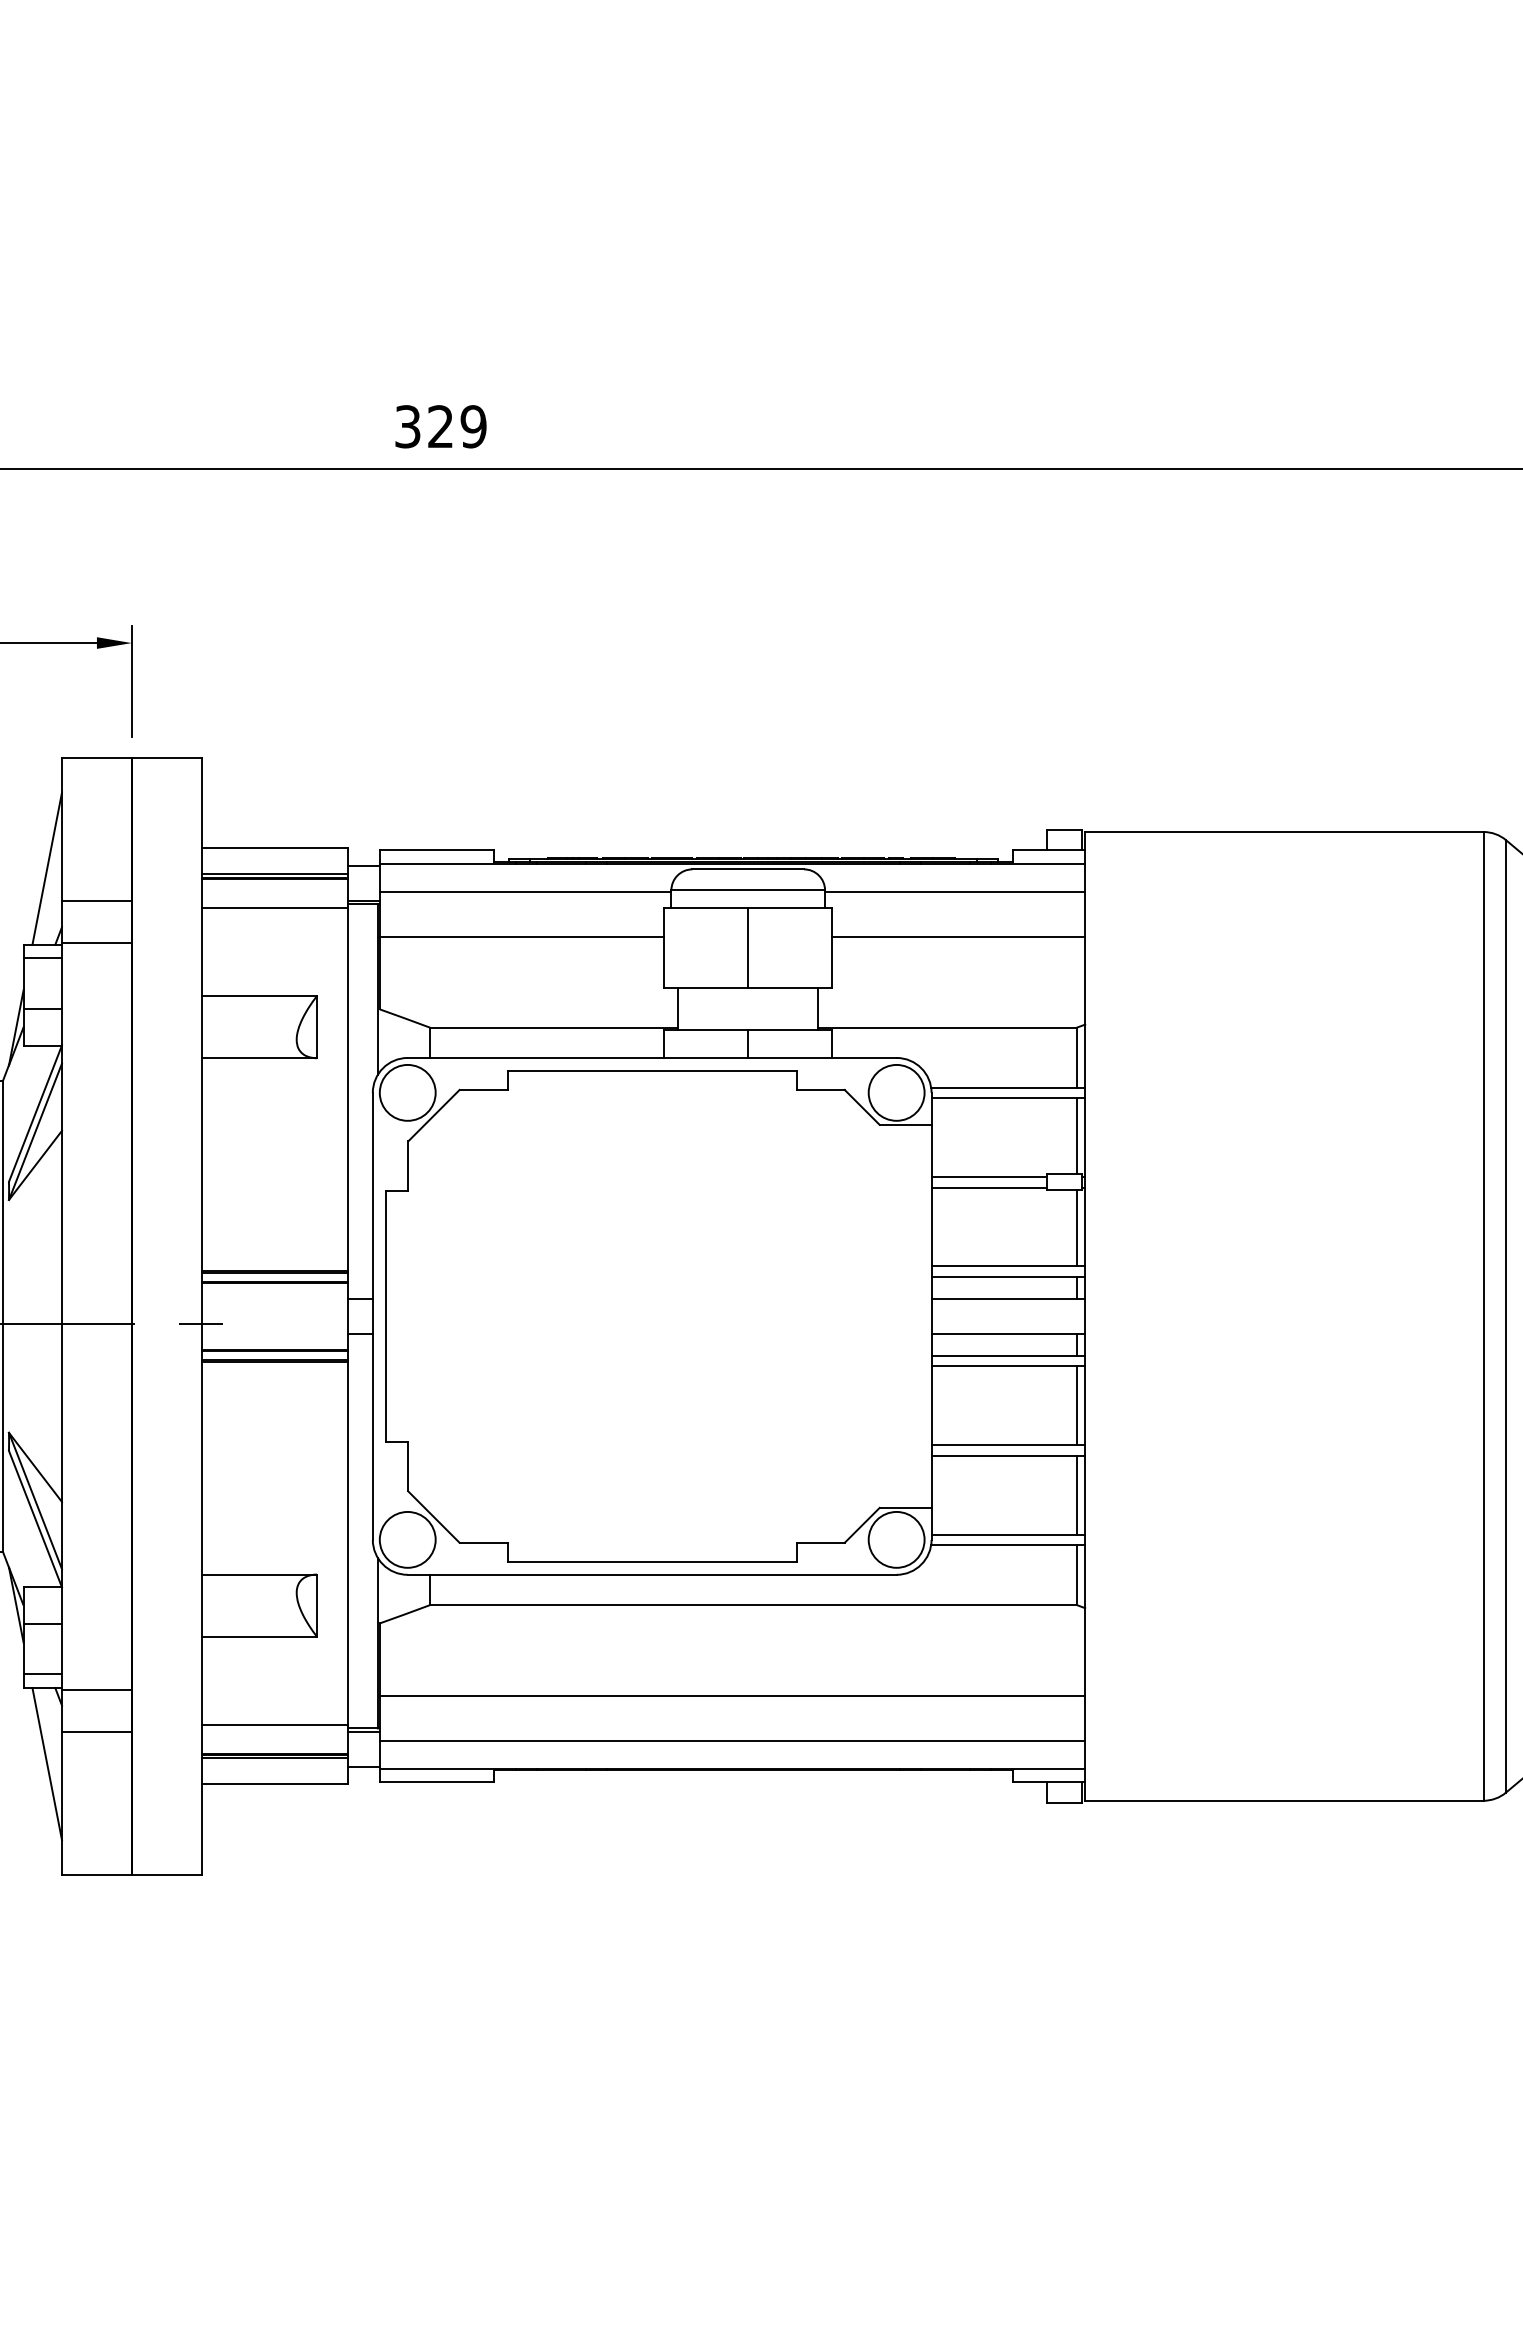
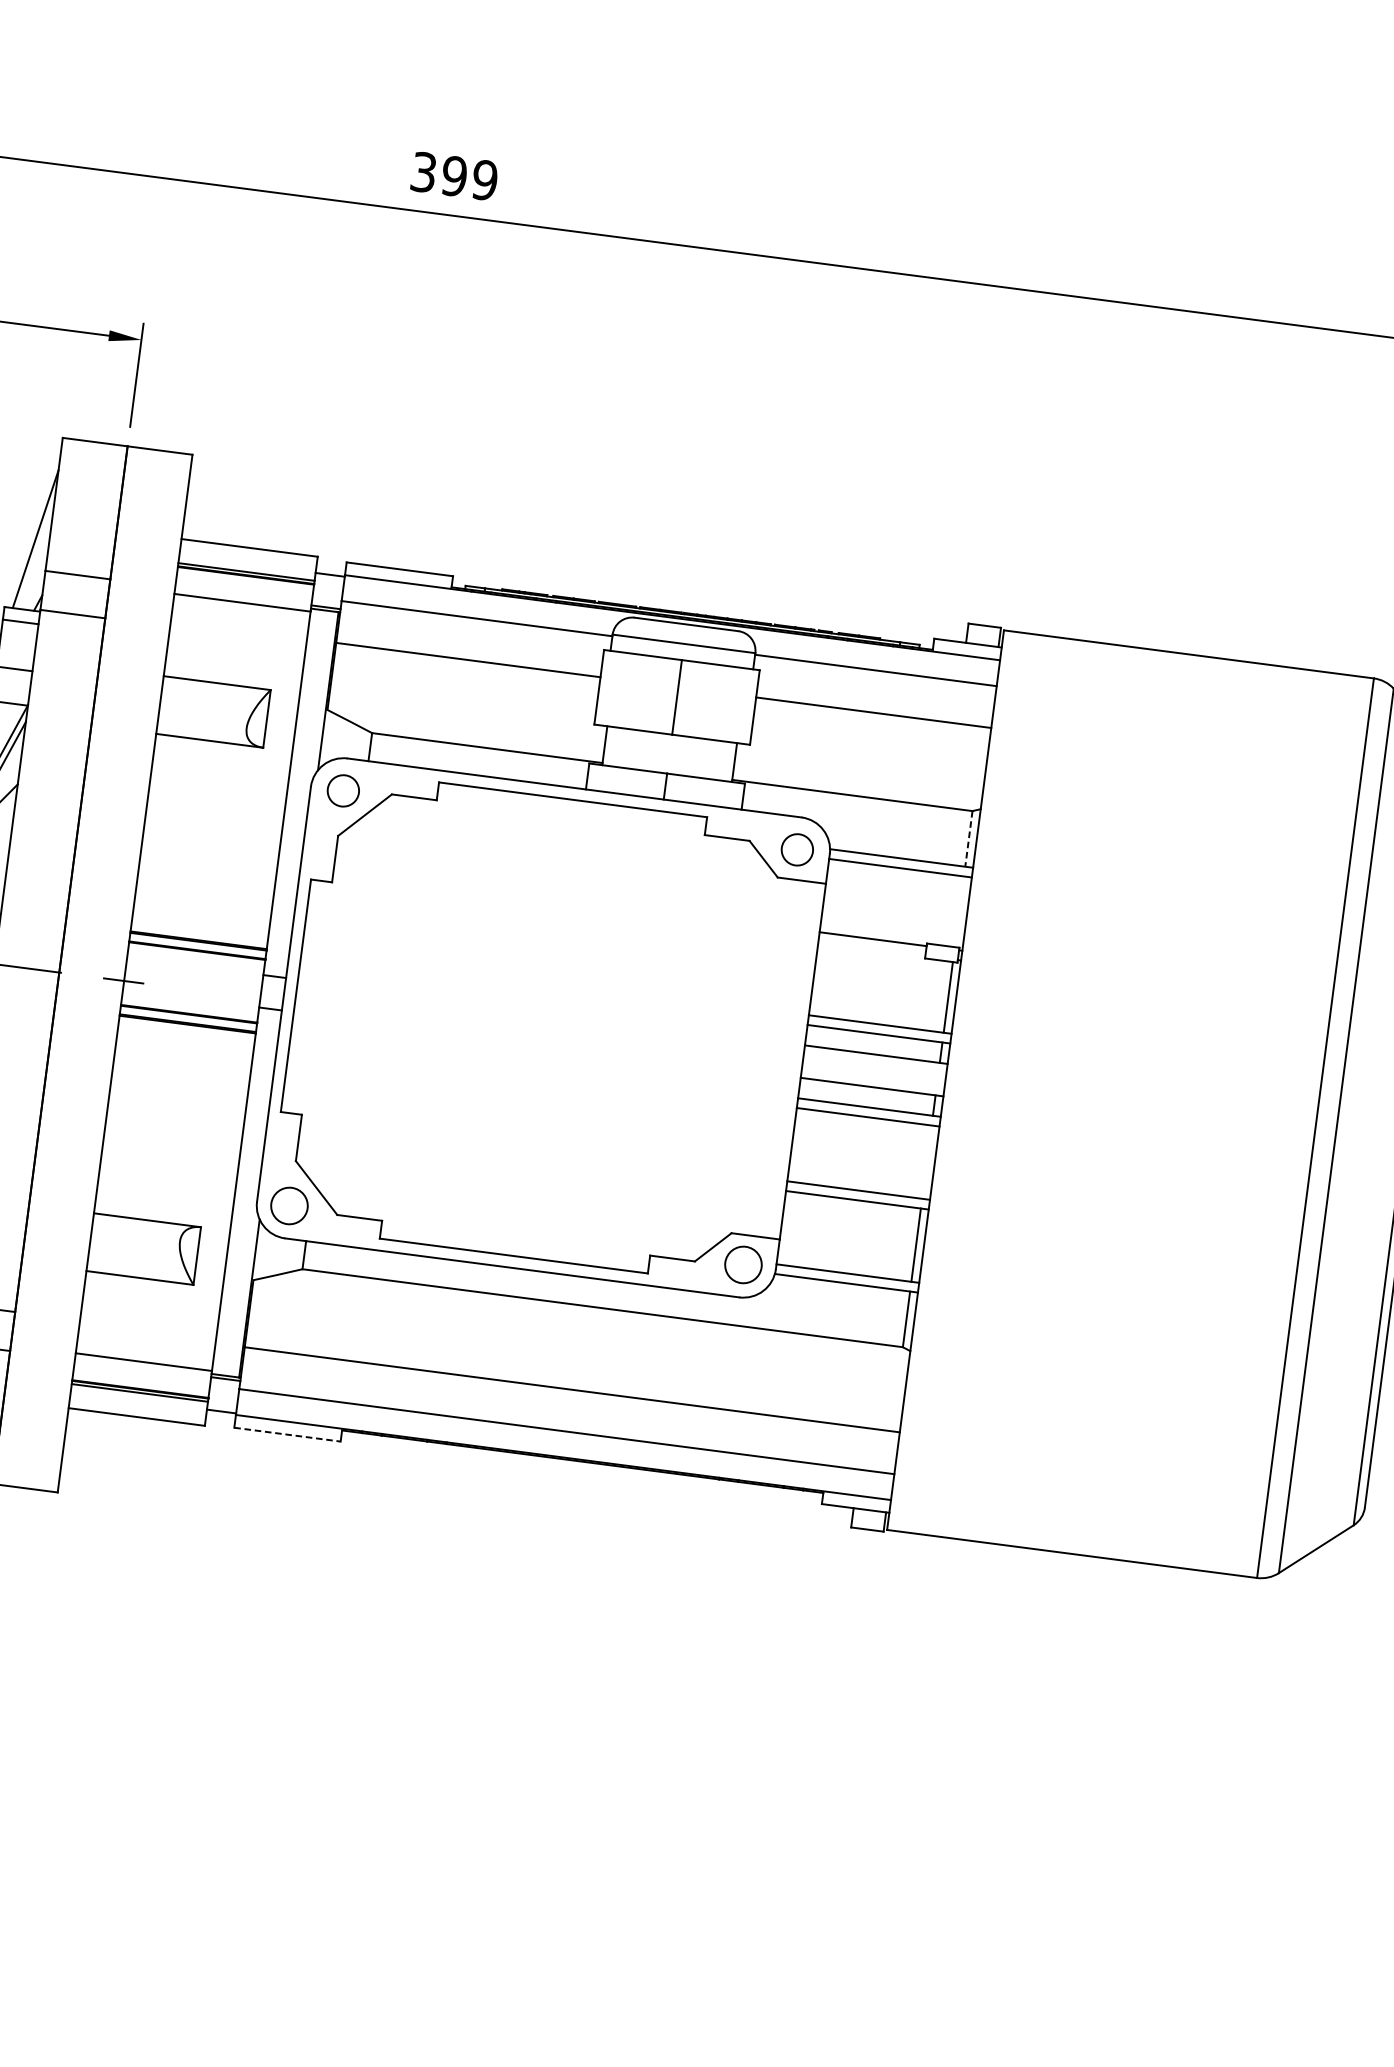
text: (440, 426) -> (454, 176), 329 -> 399
line: (1076, 1057) -> (968, 838), solid -> dashed
circle: (407, 1092) -> (343, 790), size x0.6
circle: (896, 1092) -> (797, 849), size x0.6
line: (1076, 1136) -> (959, 912), removed
line: (988, 1187) -> (871, 948), removed
line: (1076, 1405) -> (926, 1161), removed
circle: (407, 1539) -> (289, 1205), size x0.7
circle: (896, 1539) -> (743, 1264), size x0.7
line: (437, 1782) -> (287, 1434), solid -> dashed

